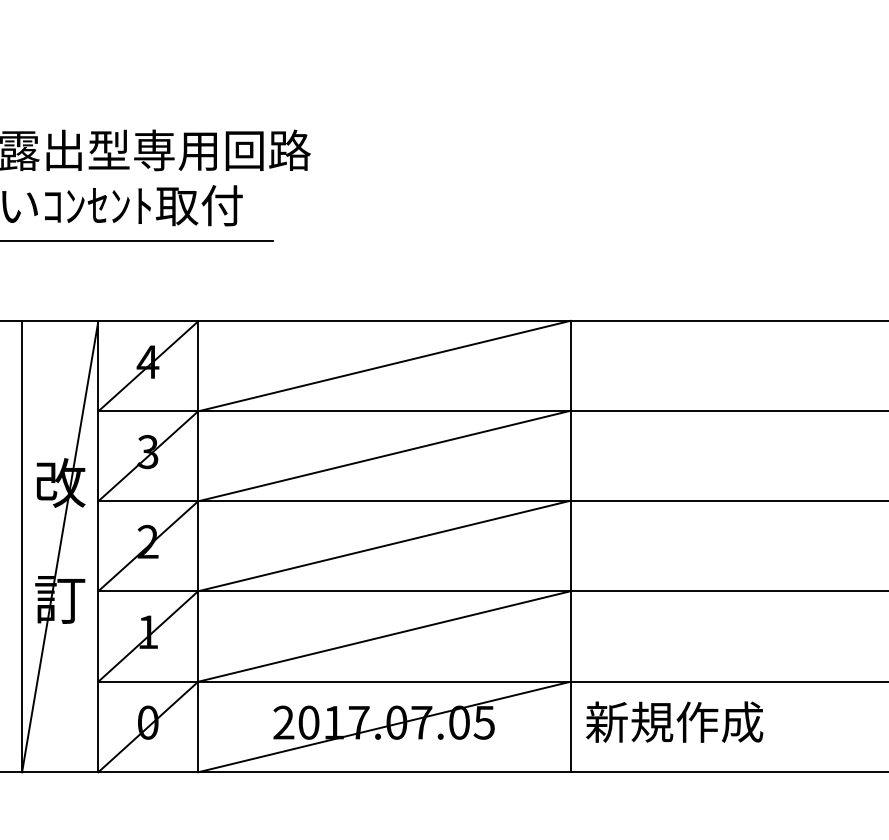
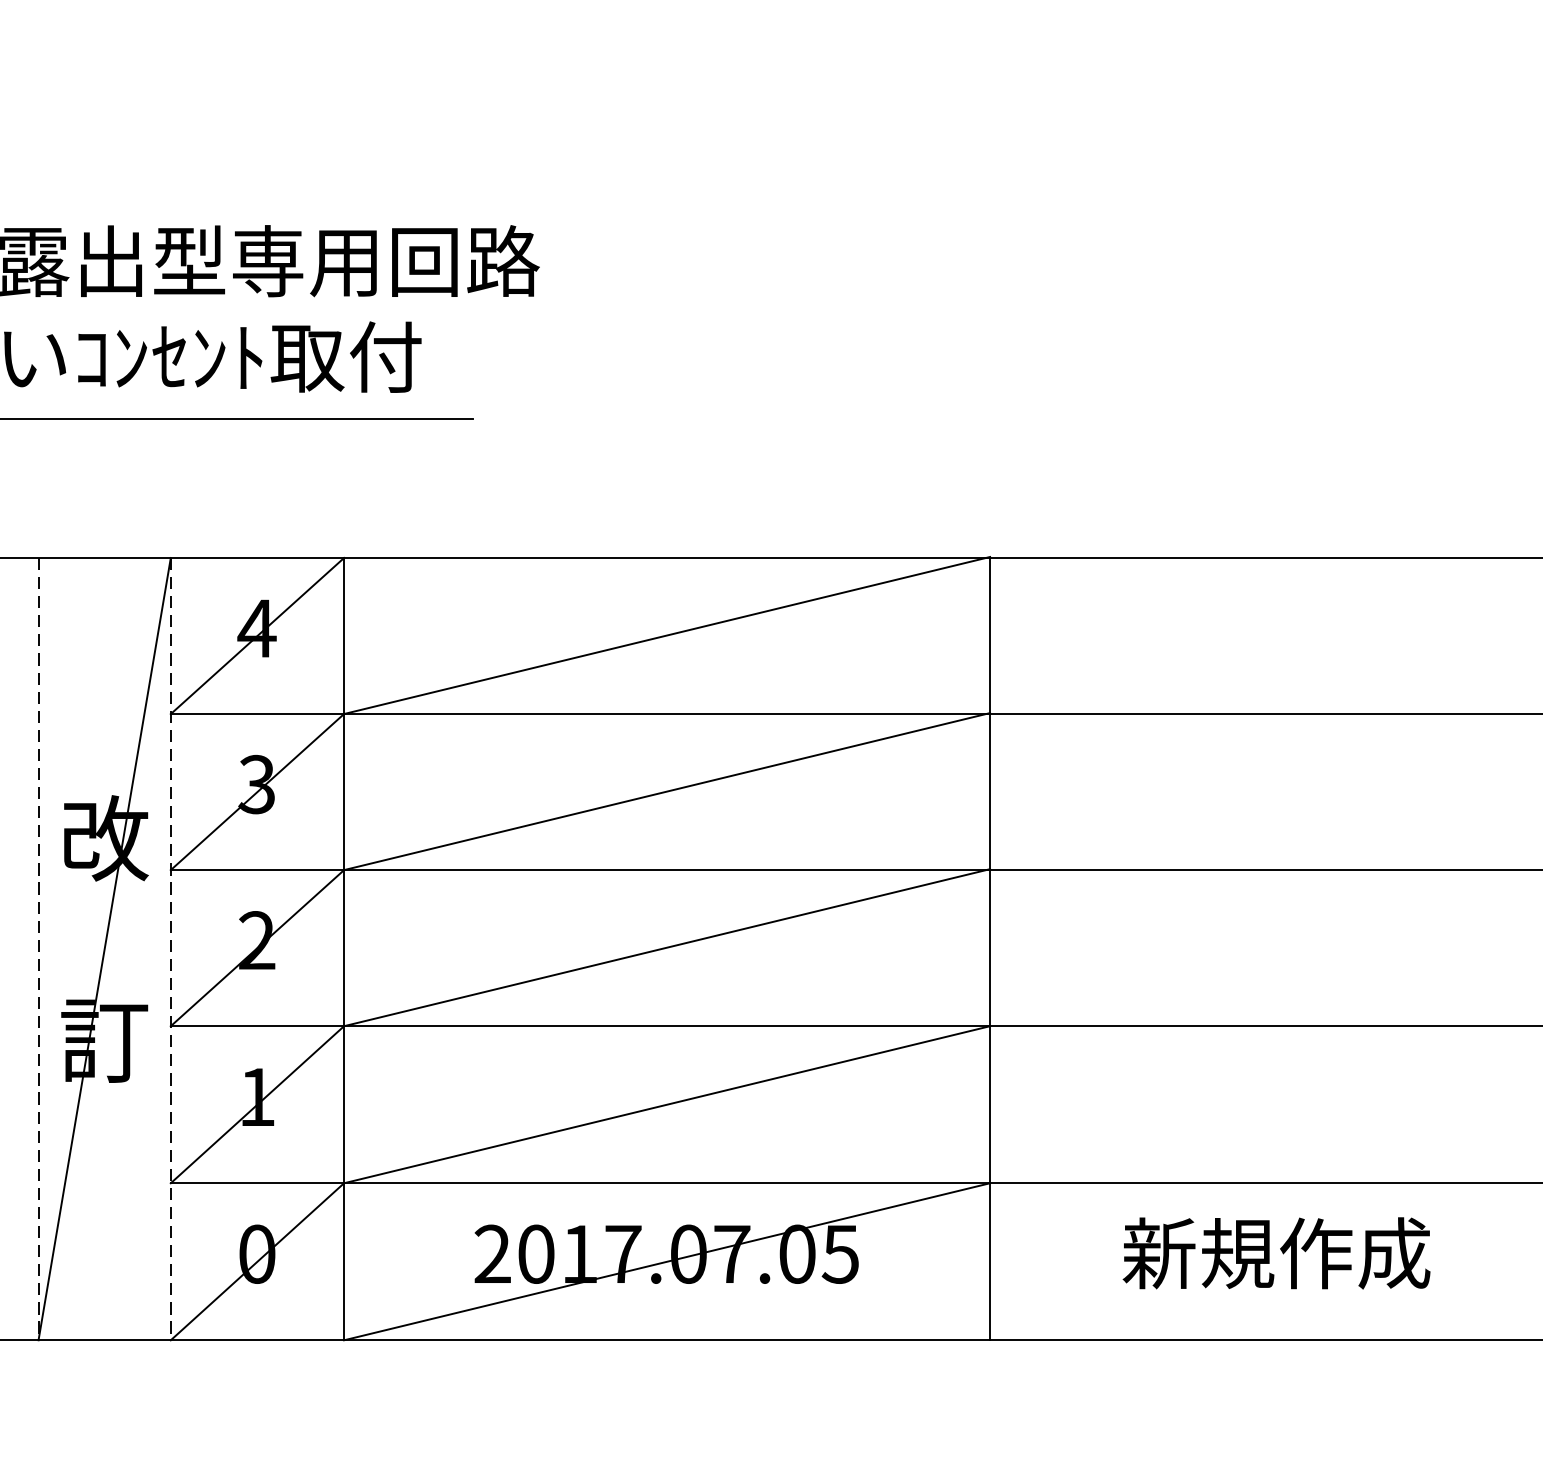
line: (22, 547) -> (39, 950), solid -> dashed
line: (98, 547) -> (171, 950), solid -> dashed
text: (674, 721) -> (1276, 1252), moved

